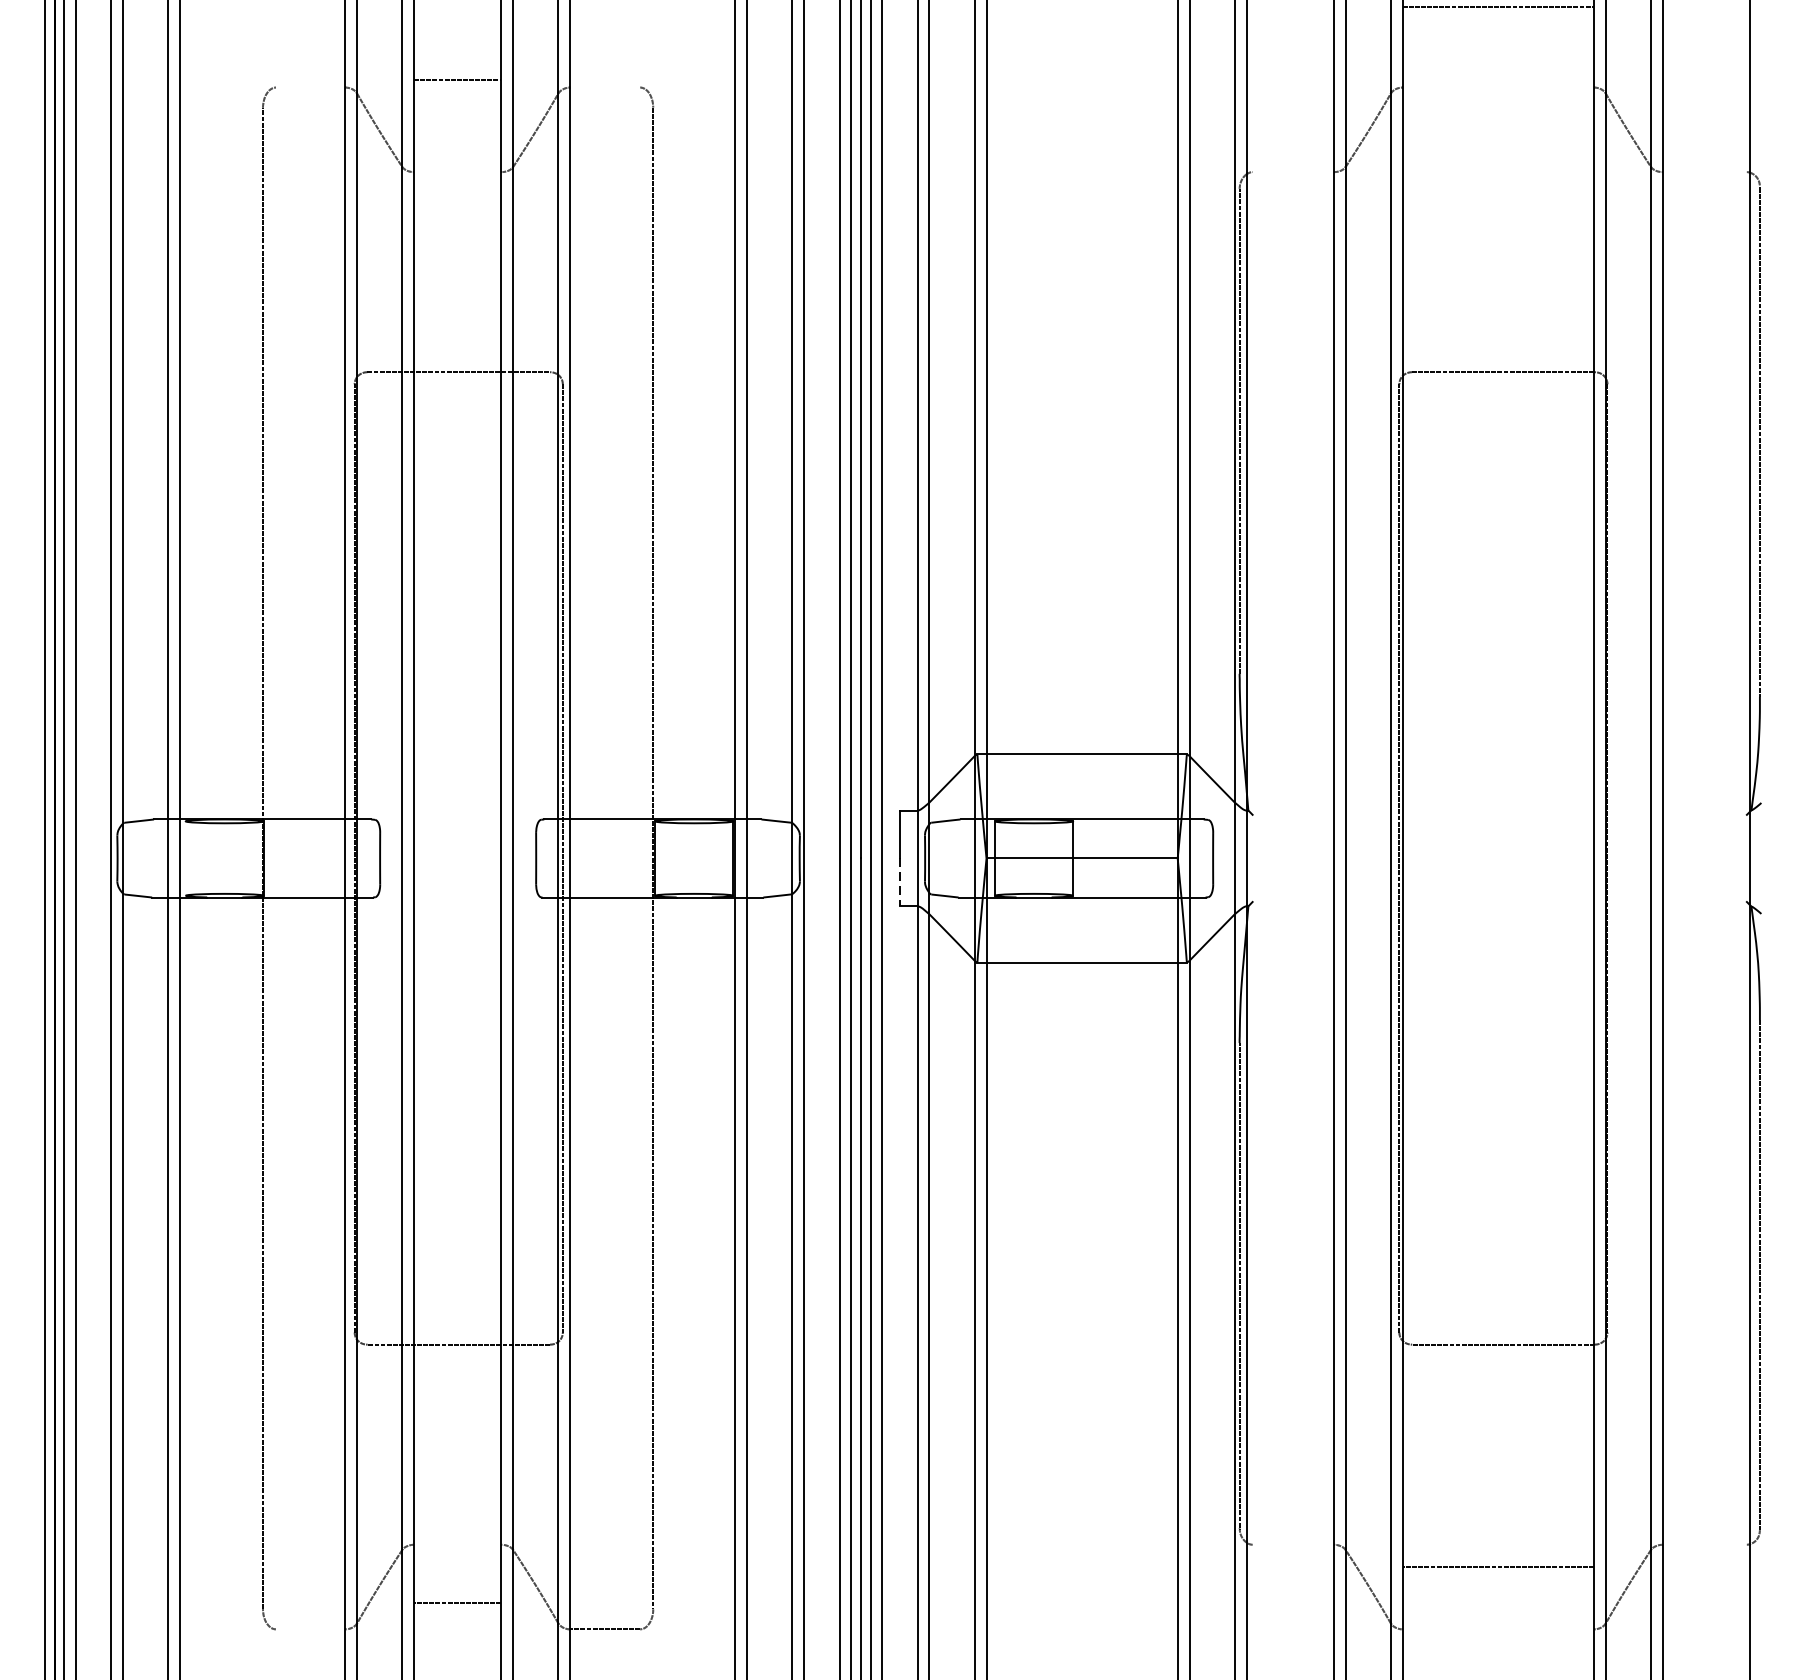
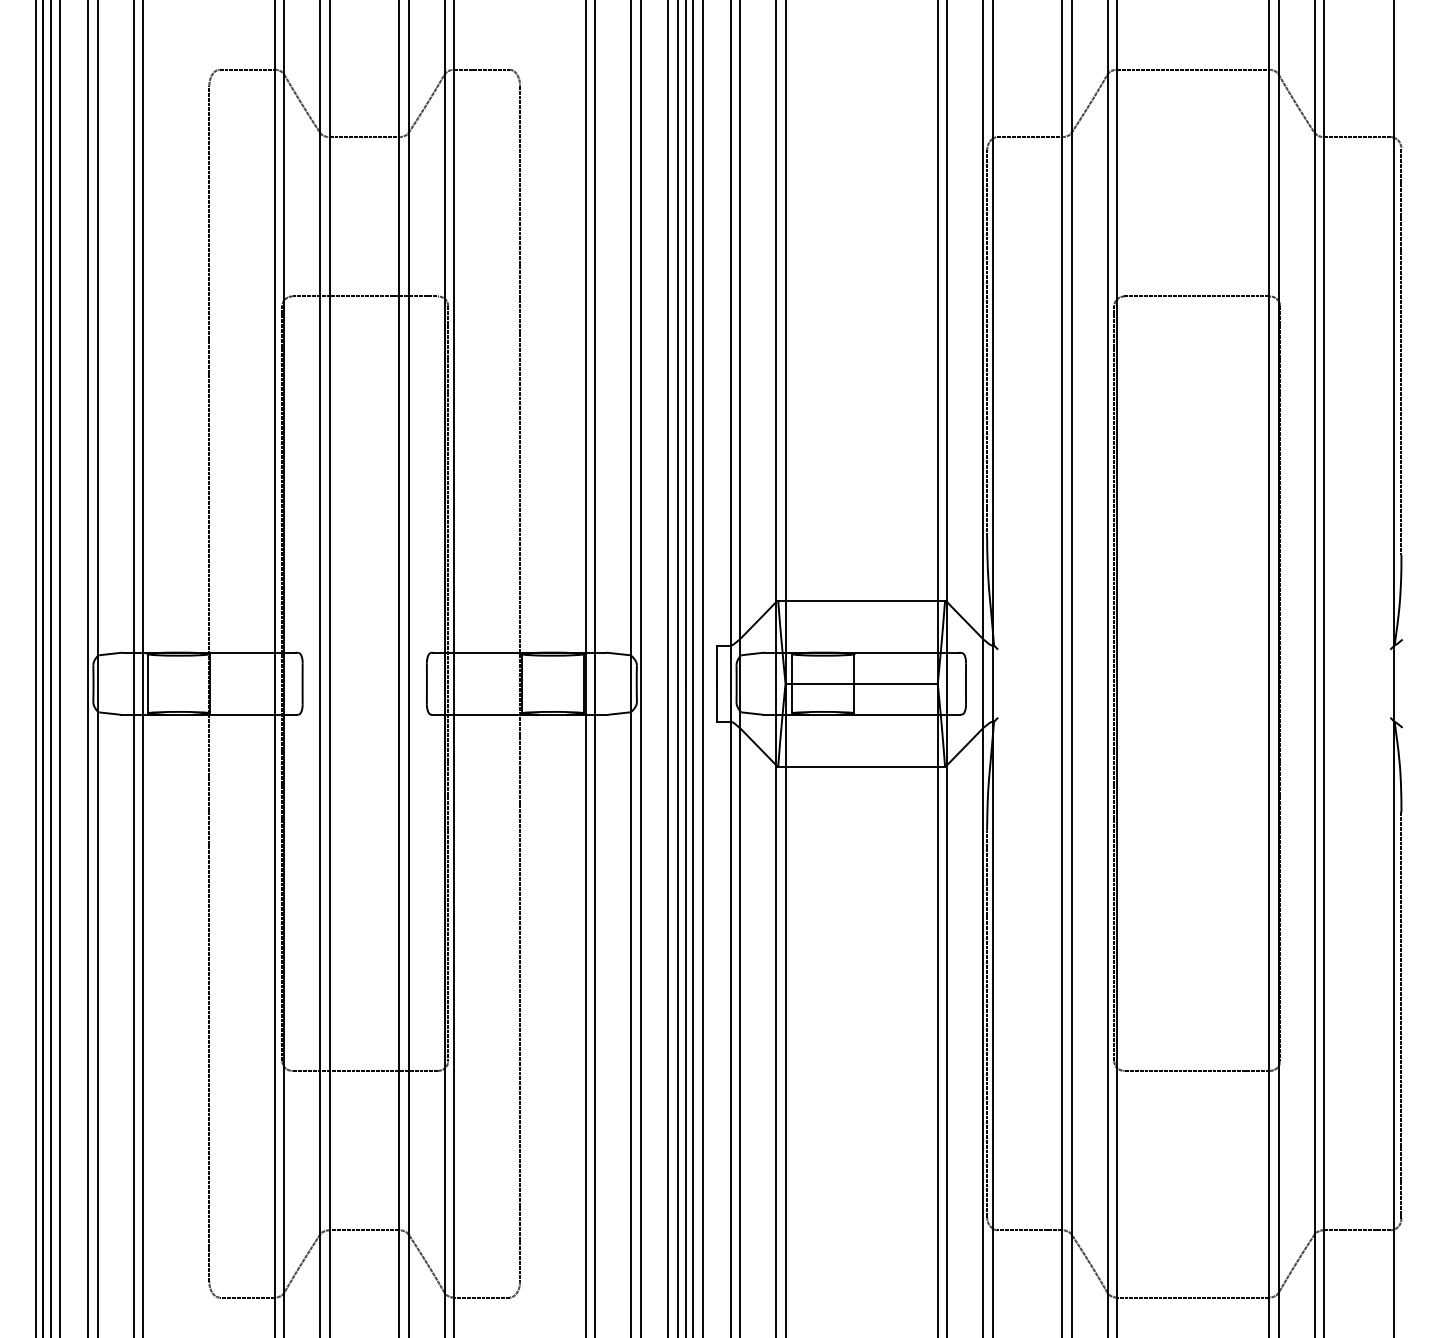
line: (1498, 6) -> (1193, 69), moved
line: (457, 80) -> (364, 137), moved
line: (309, 87) -> (246, 69), added
line: (604, 87) -> (481, 69), added
line: (1292, 172) -> (1029, 137), added
line: (1704, 172) -> (1357, 137), added
line: (185, 858) -> (147, 683), added
line: (899, 883) -> (716, 703), dashed -> solid
line: (1292, 1545) -> (1029, 1230), added
line: (1704, 1545) -> (1357, 1230), added
line: (1498, 1566) -> (1193, 1297), moved
line: (457, 1602) -> (364, 1230), moved
line: (309, 1629) -> (246, 1297), added

